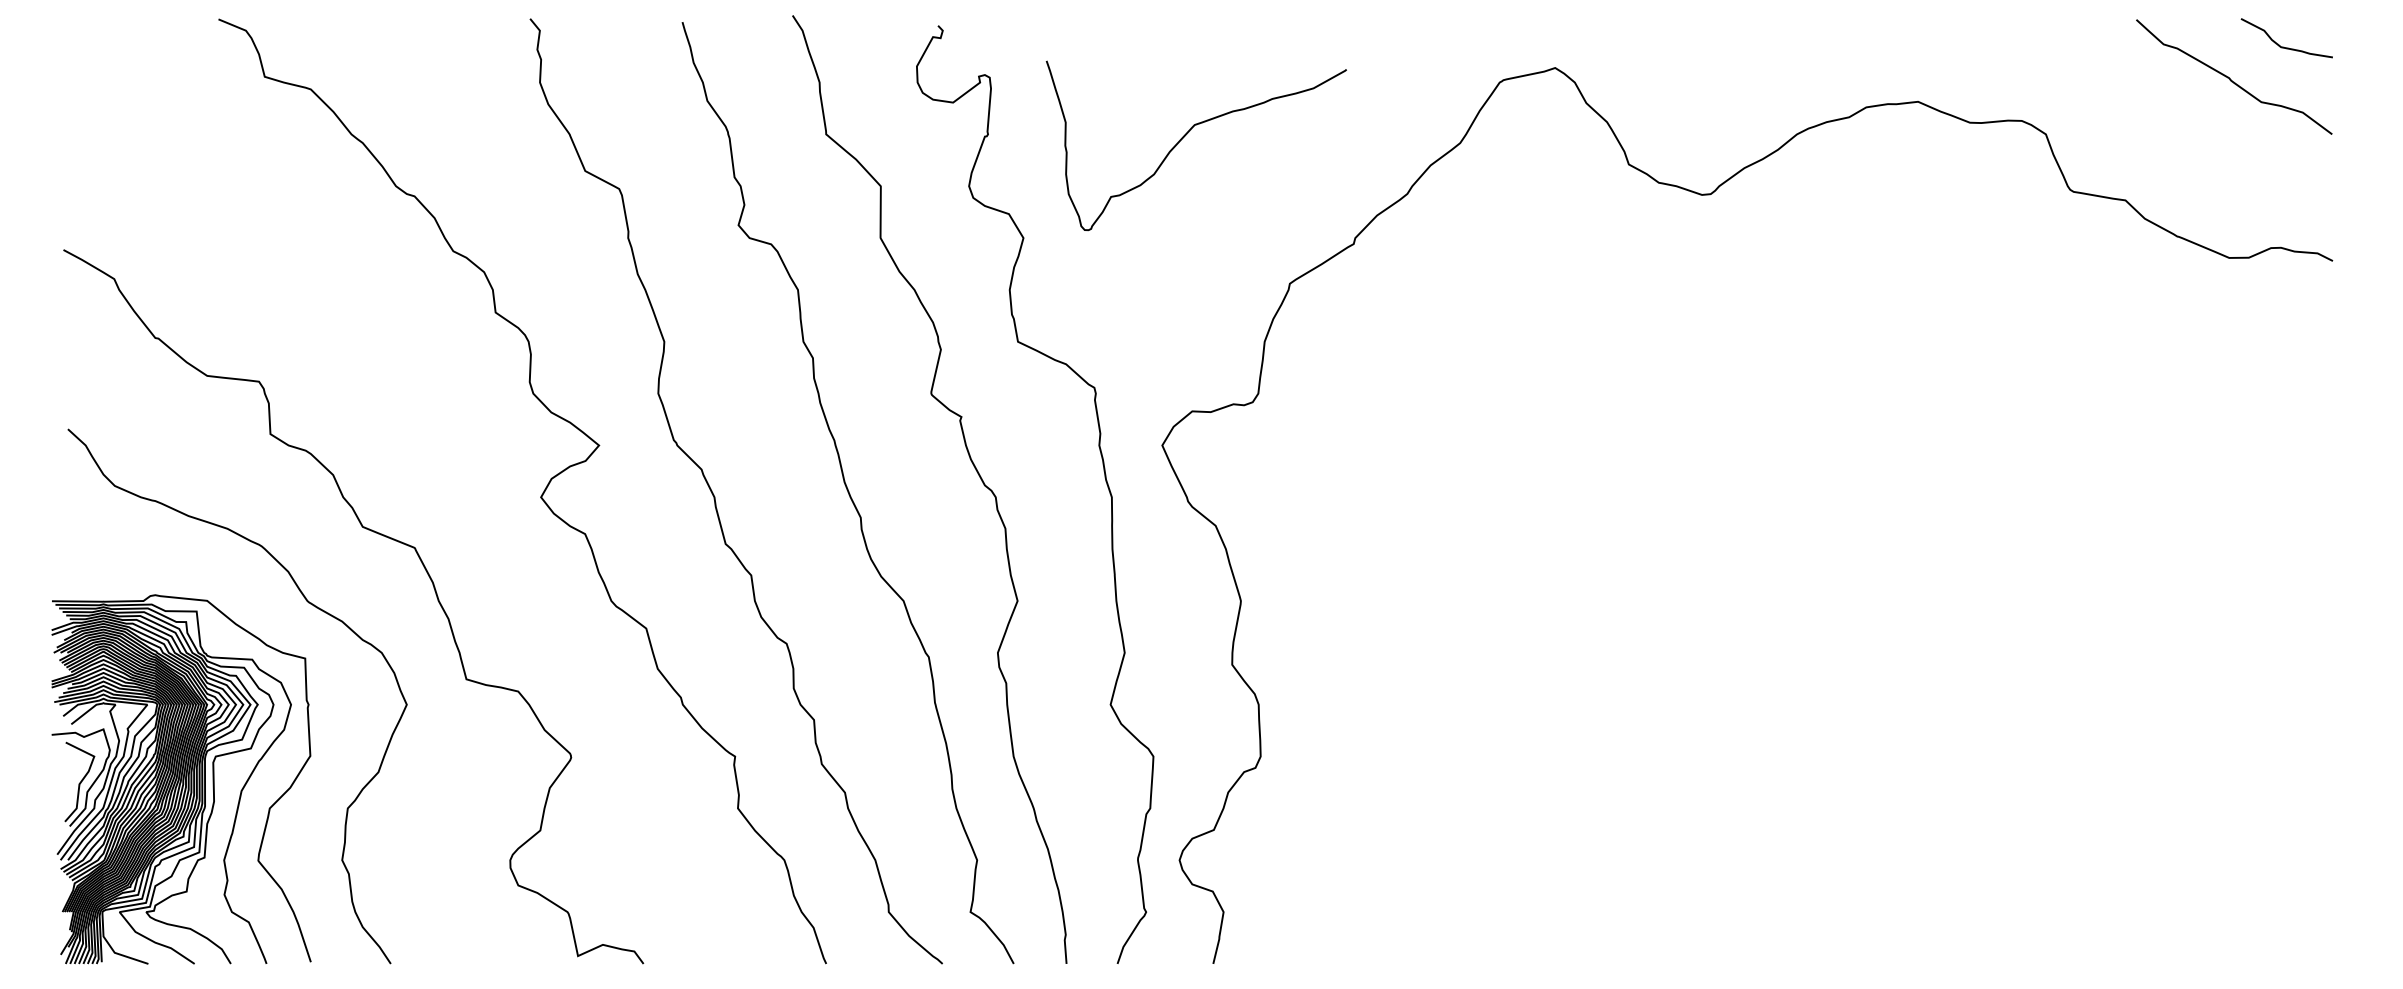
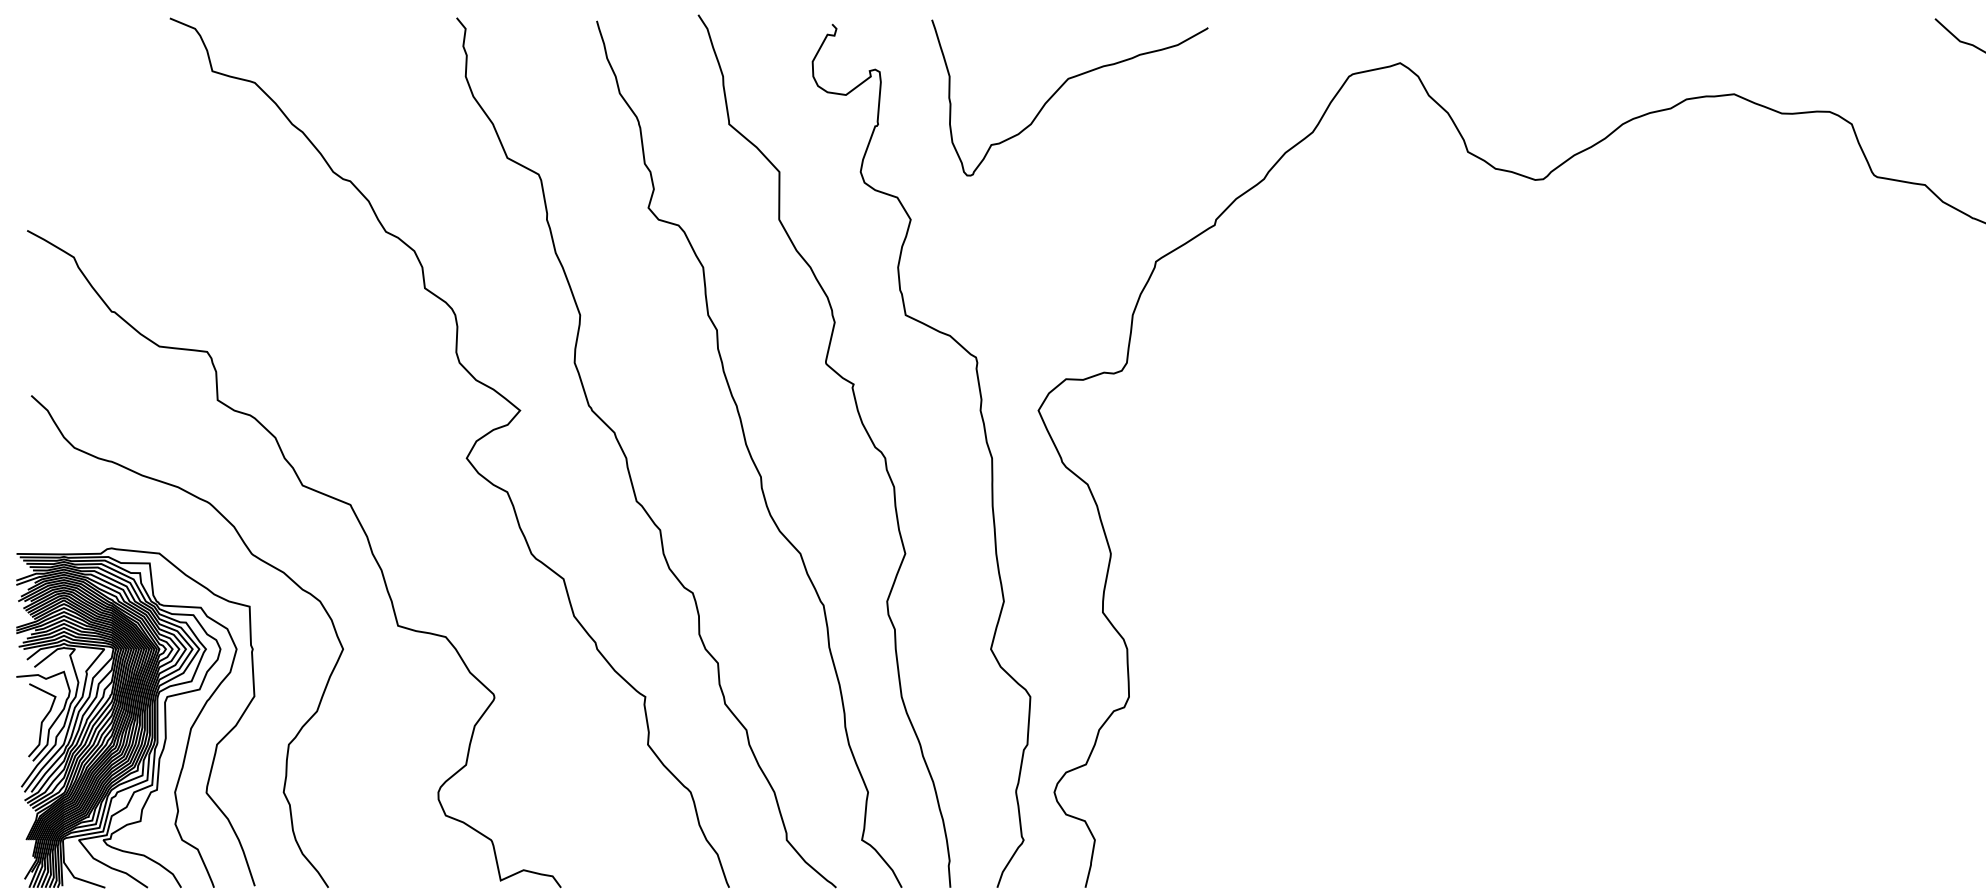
curve: (1186, 135) -> (1060, 88), moved

